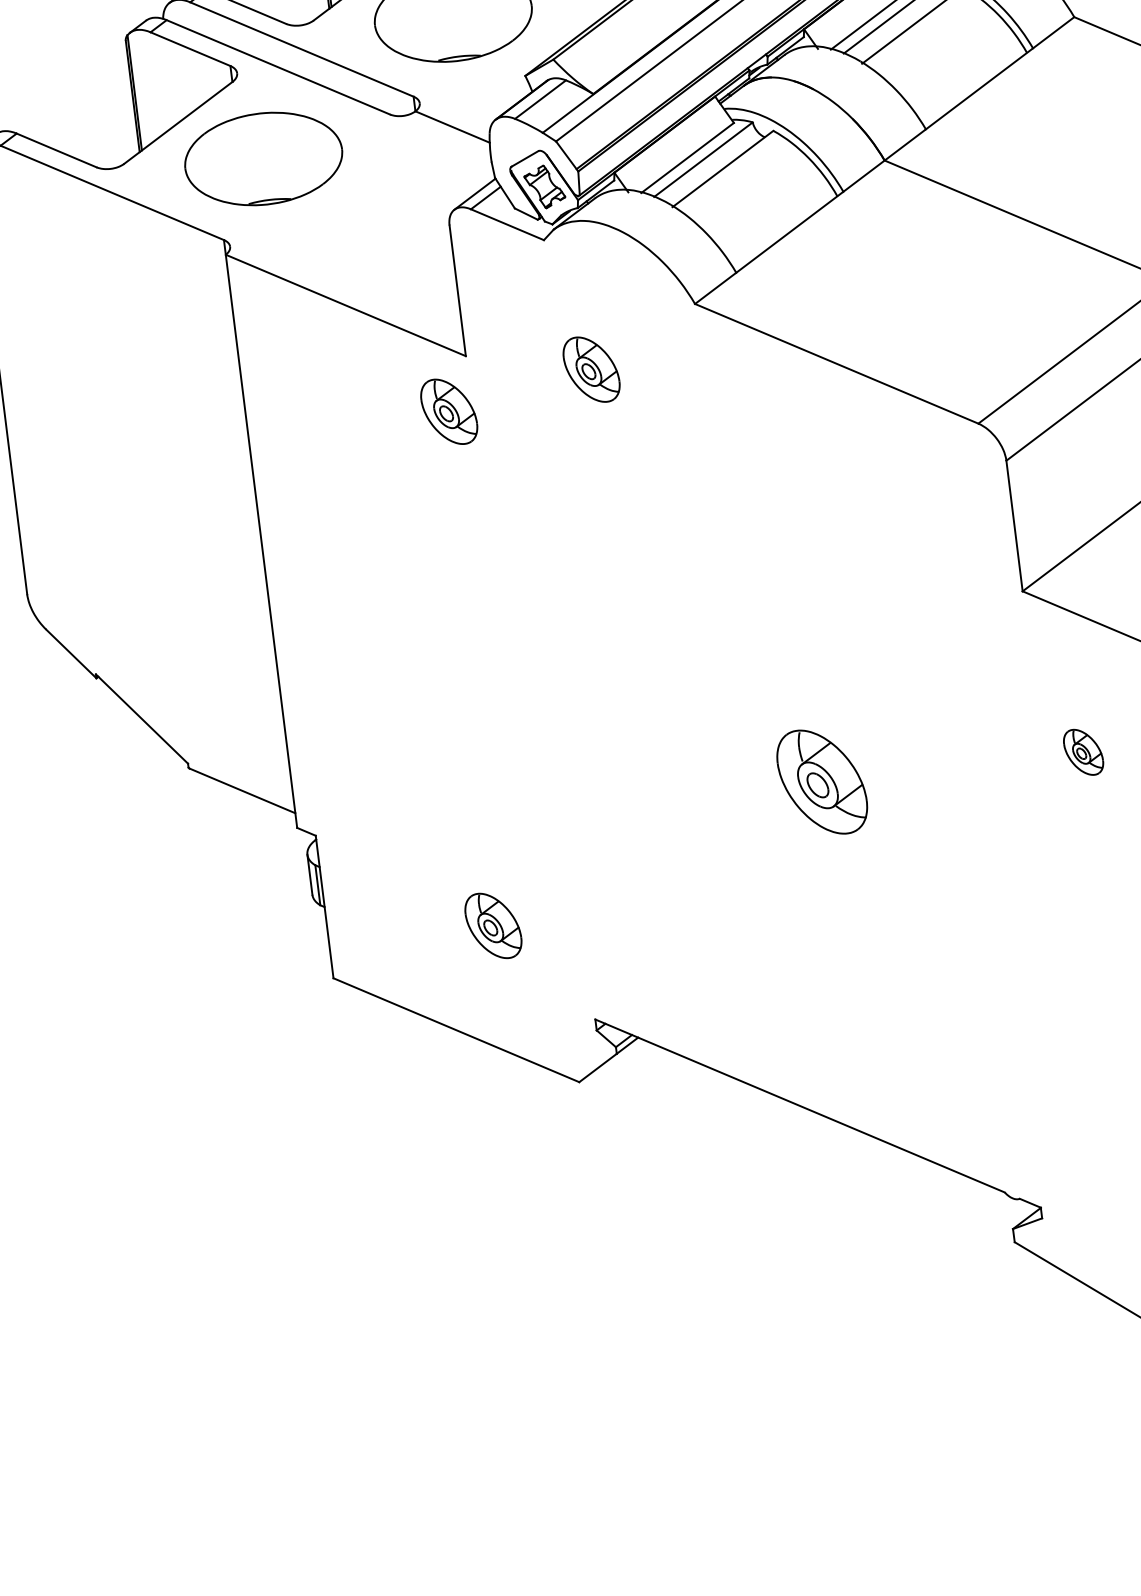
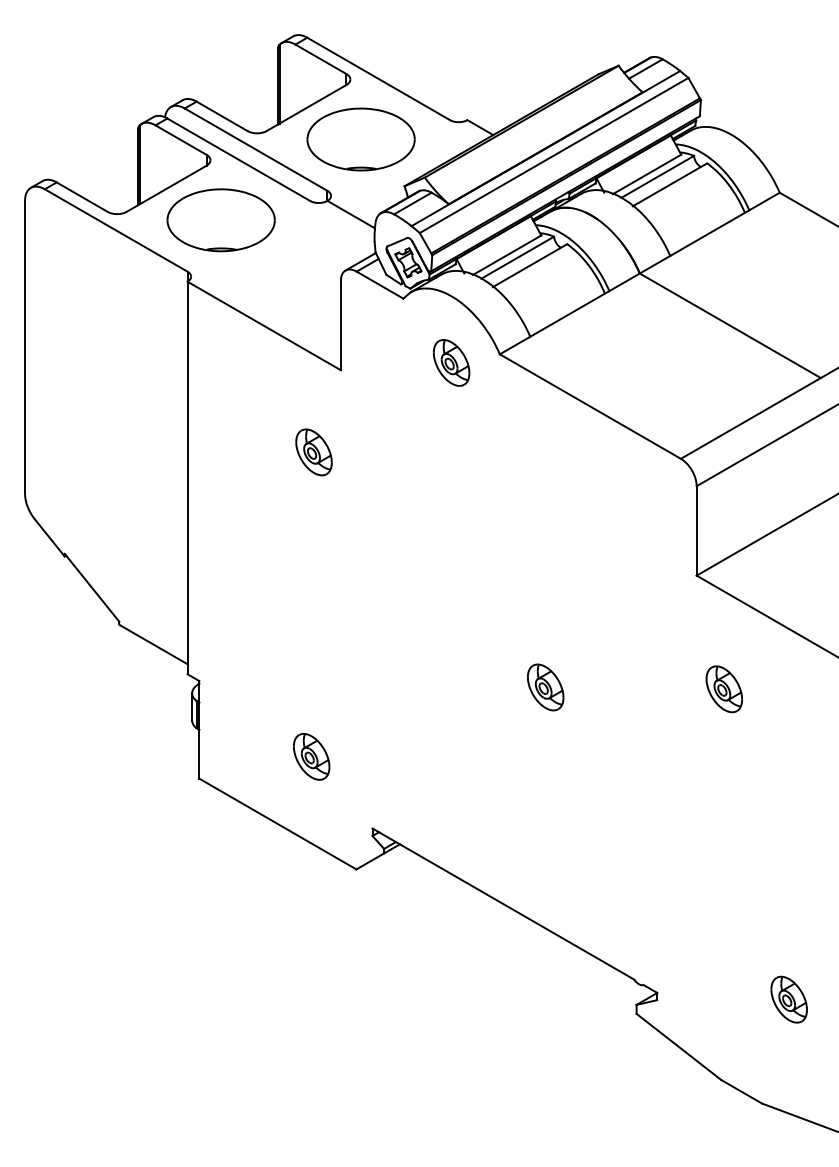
part: (591, 369) -> (451, 362), moved
part: (448, 412) -> (313, 452), moved
part: (1082, 752) -> (723, 689), size x1.43
part: (822, 782) -> (545, 687), size x0.62

